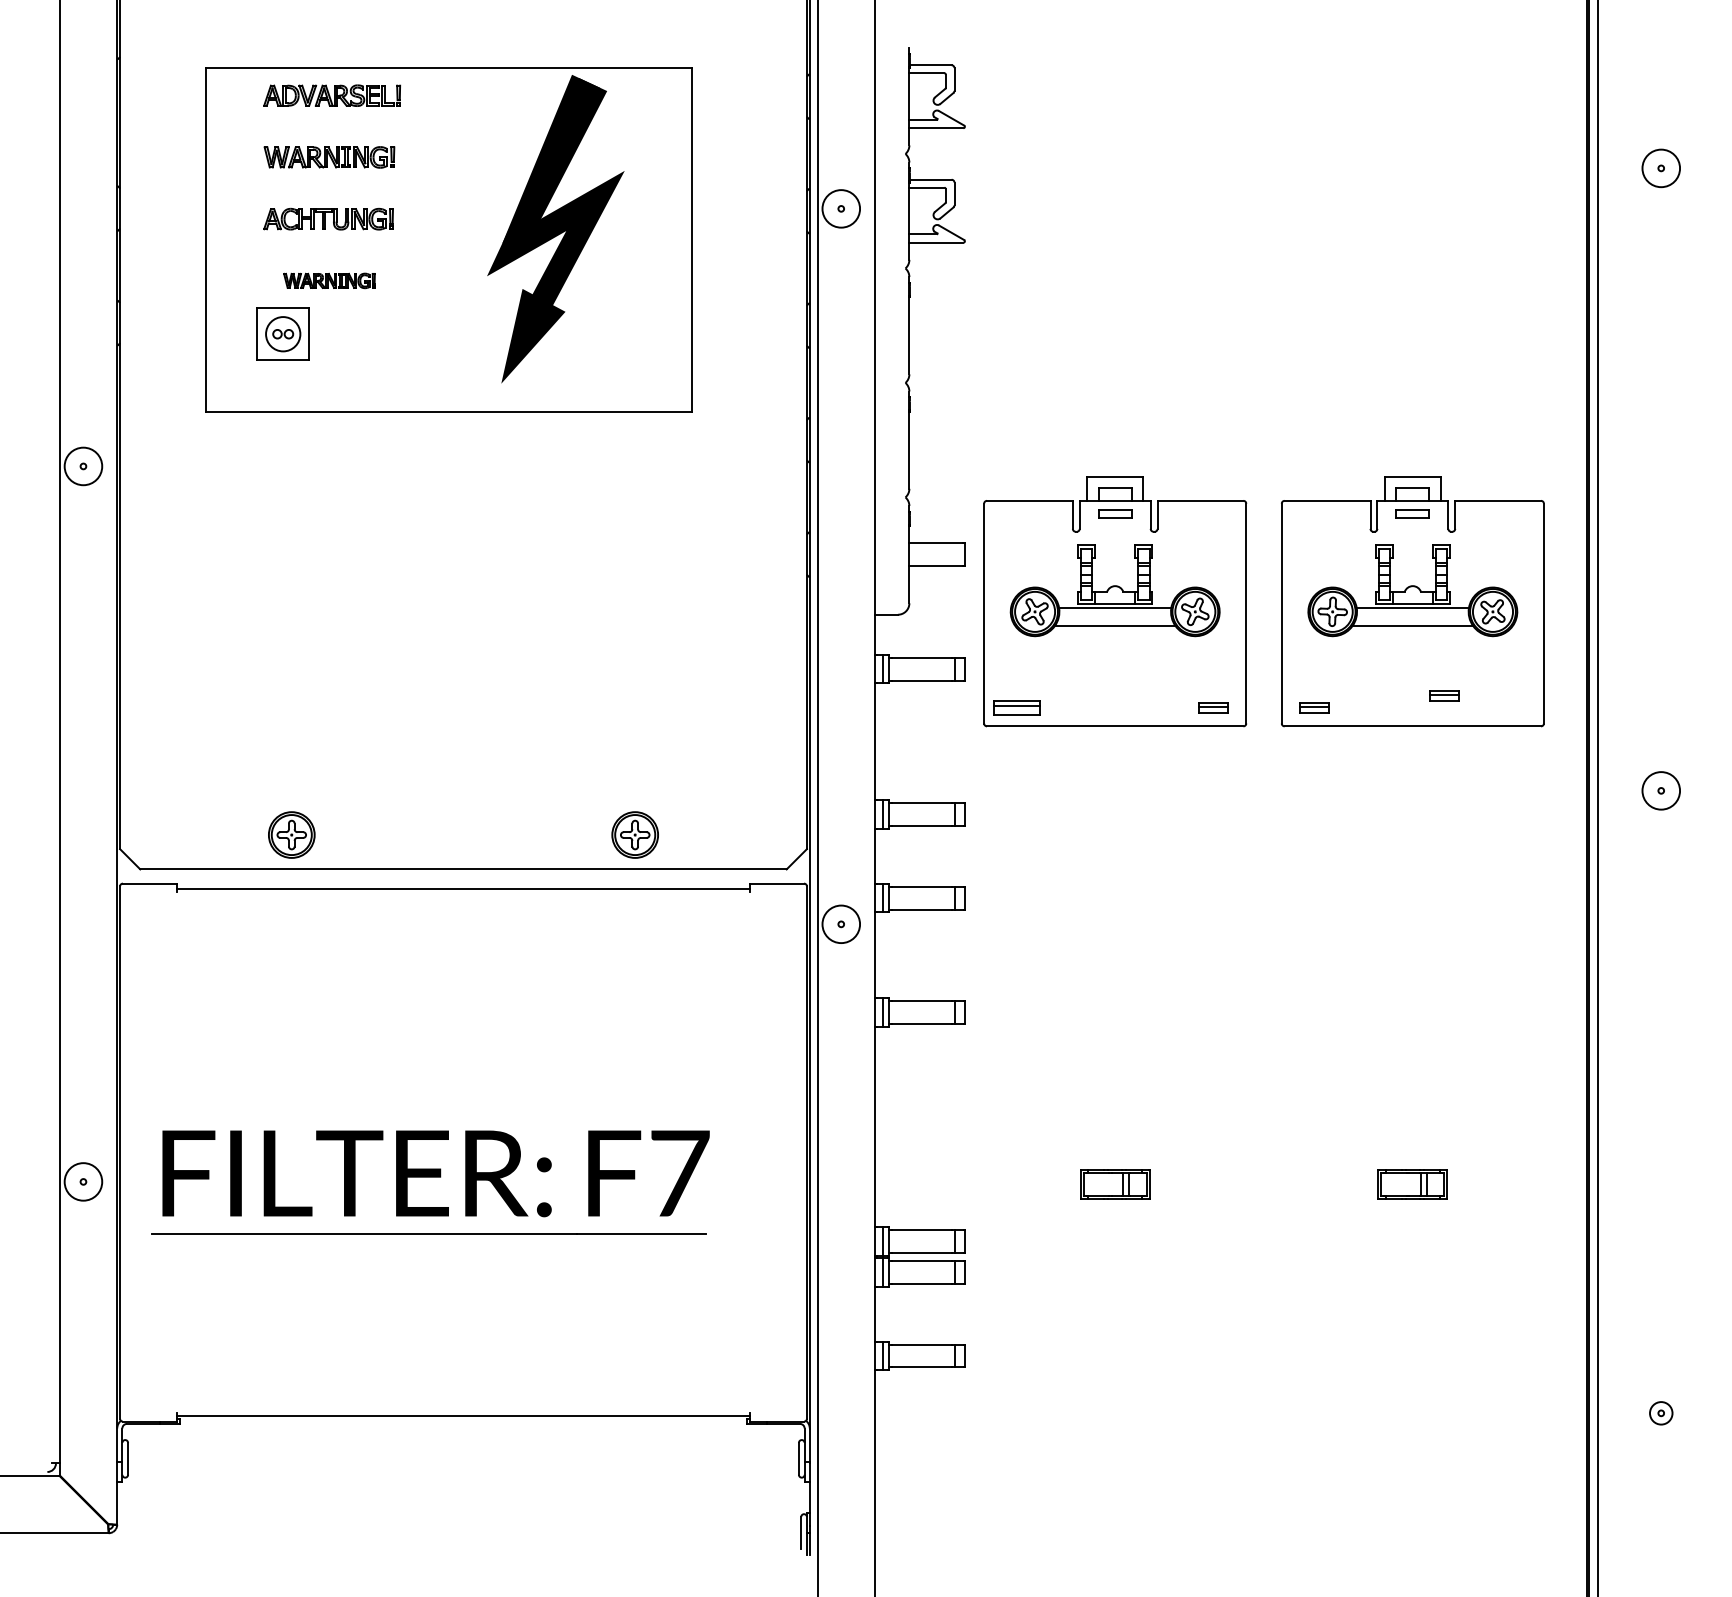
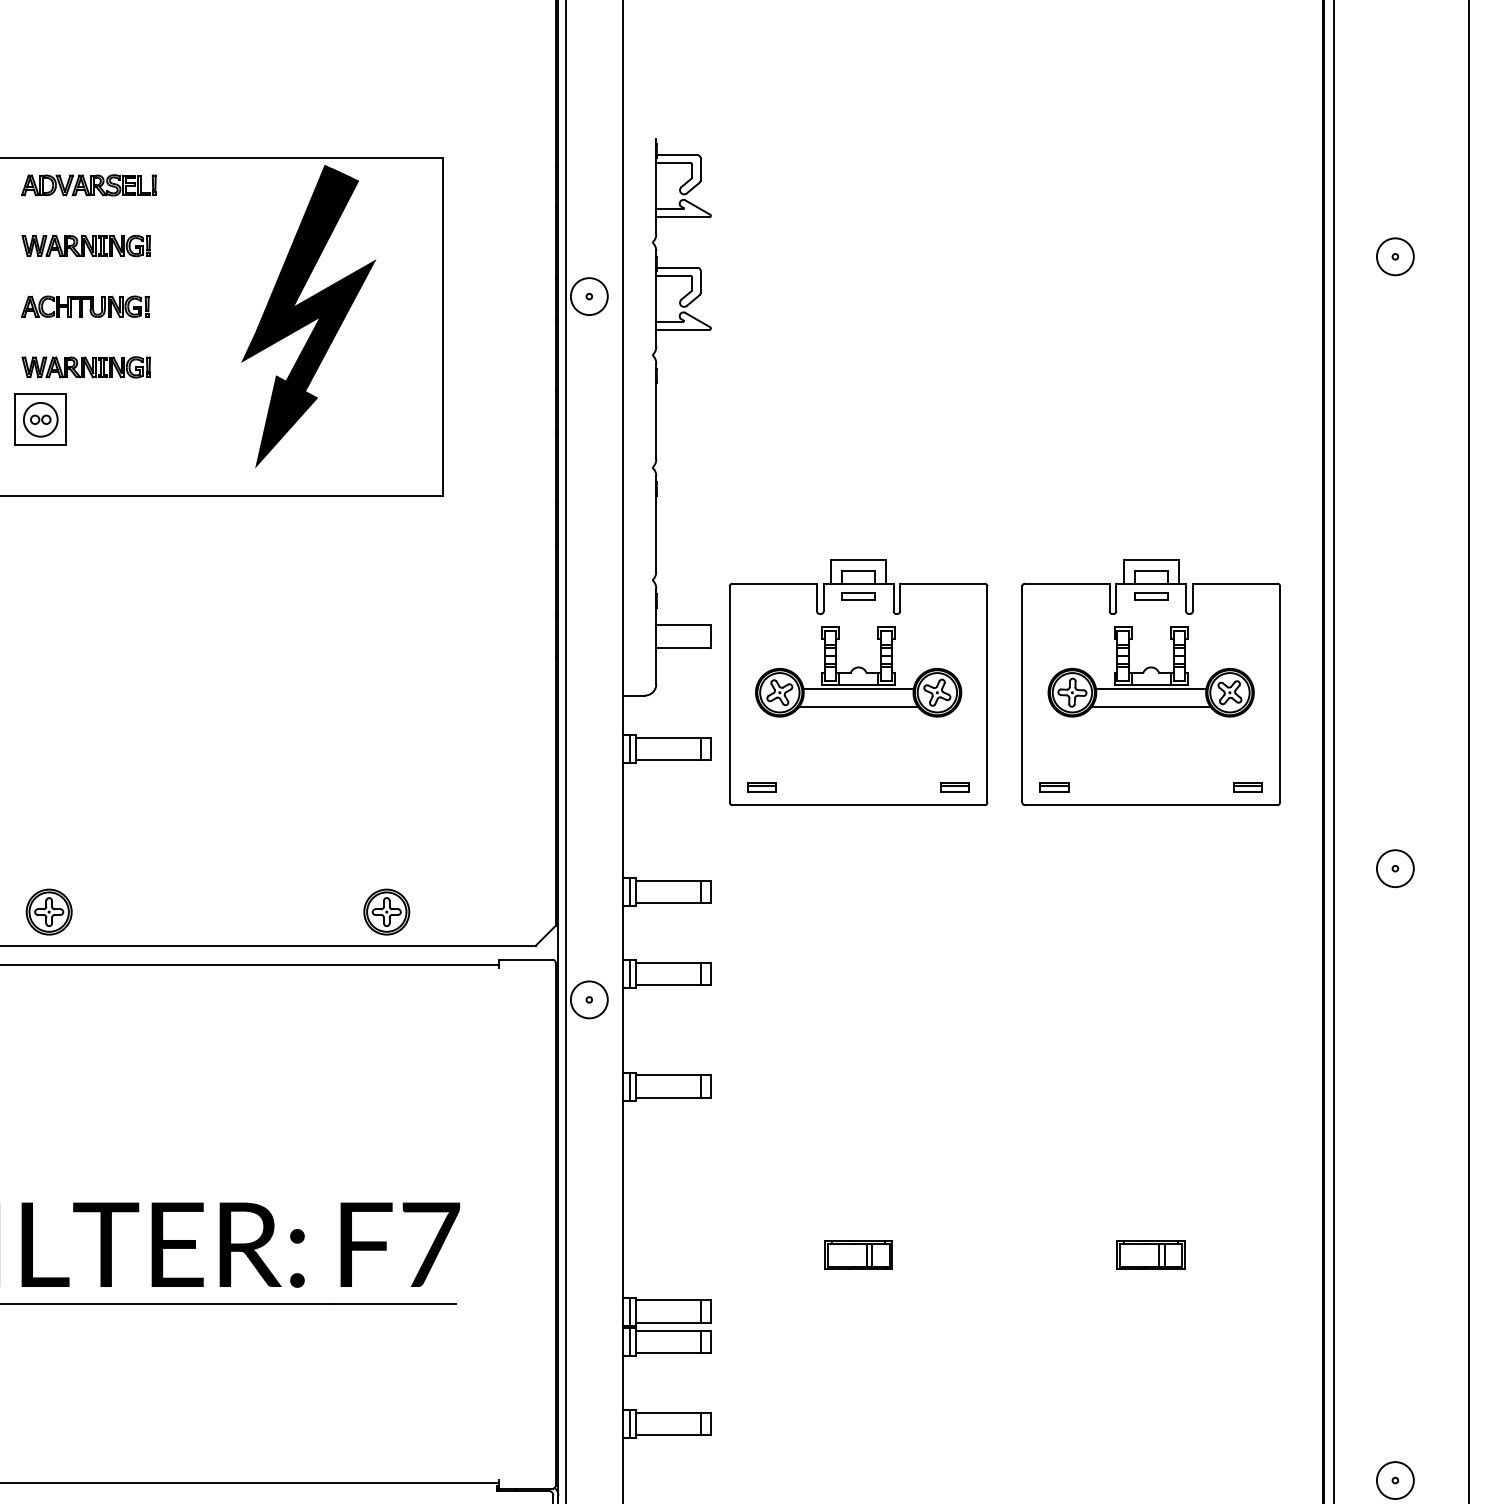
part: (329, 280) -> (86, 366), size x1.43
part: (1444, 695) -> (1248, 786), moved
part: (1016, 707) -> (761, 786), size x0.62
circle: (1661, 1413) -> (1395, 1480), size x1.67

